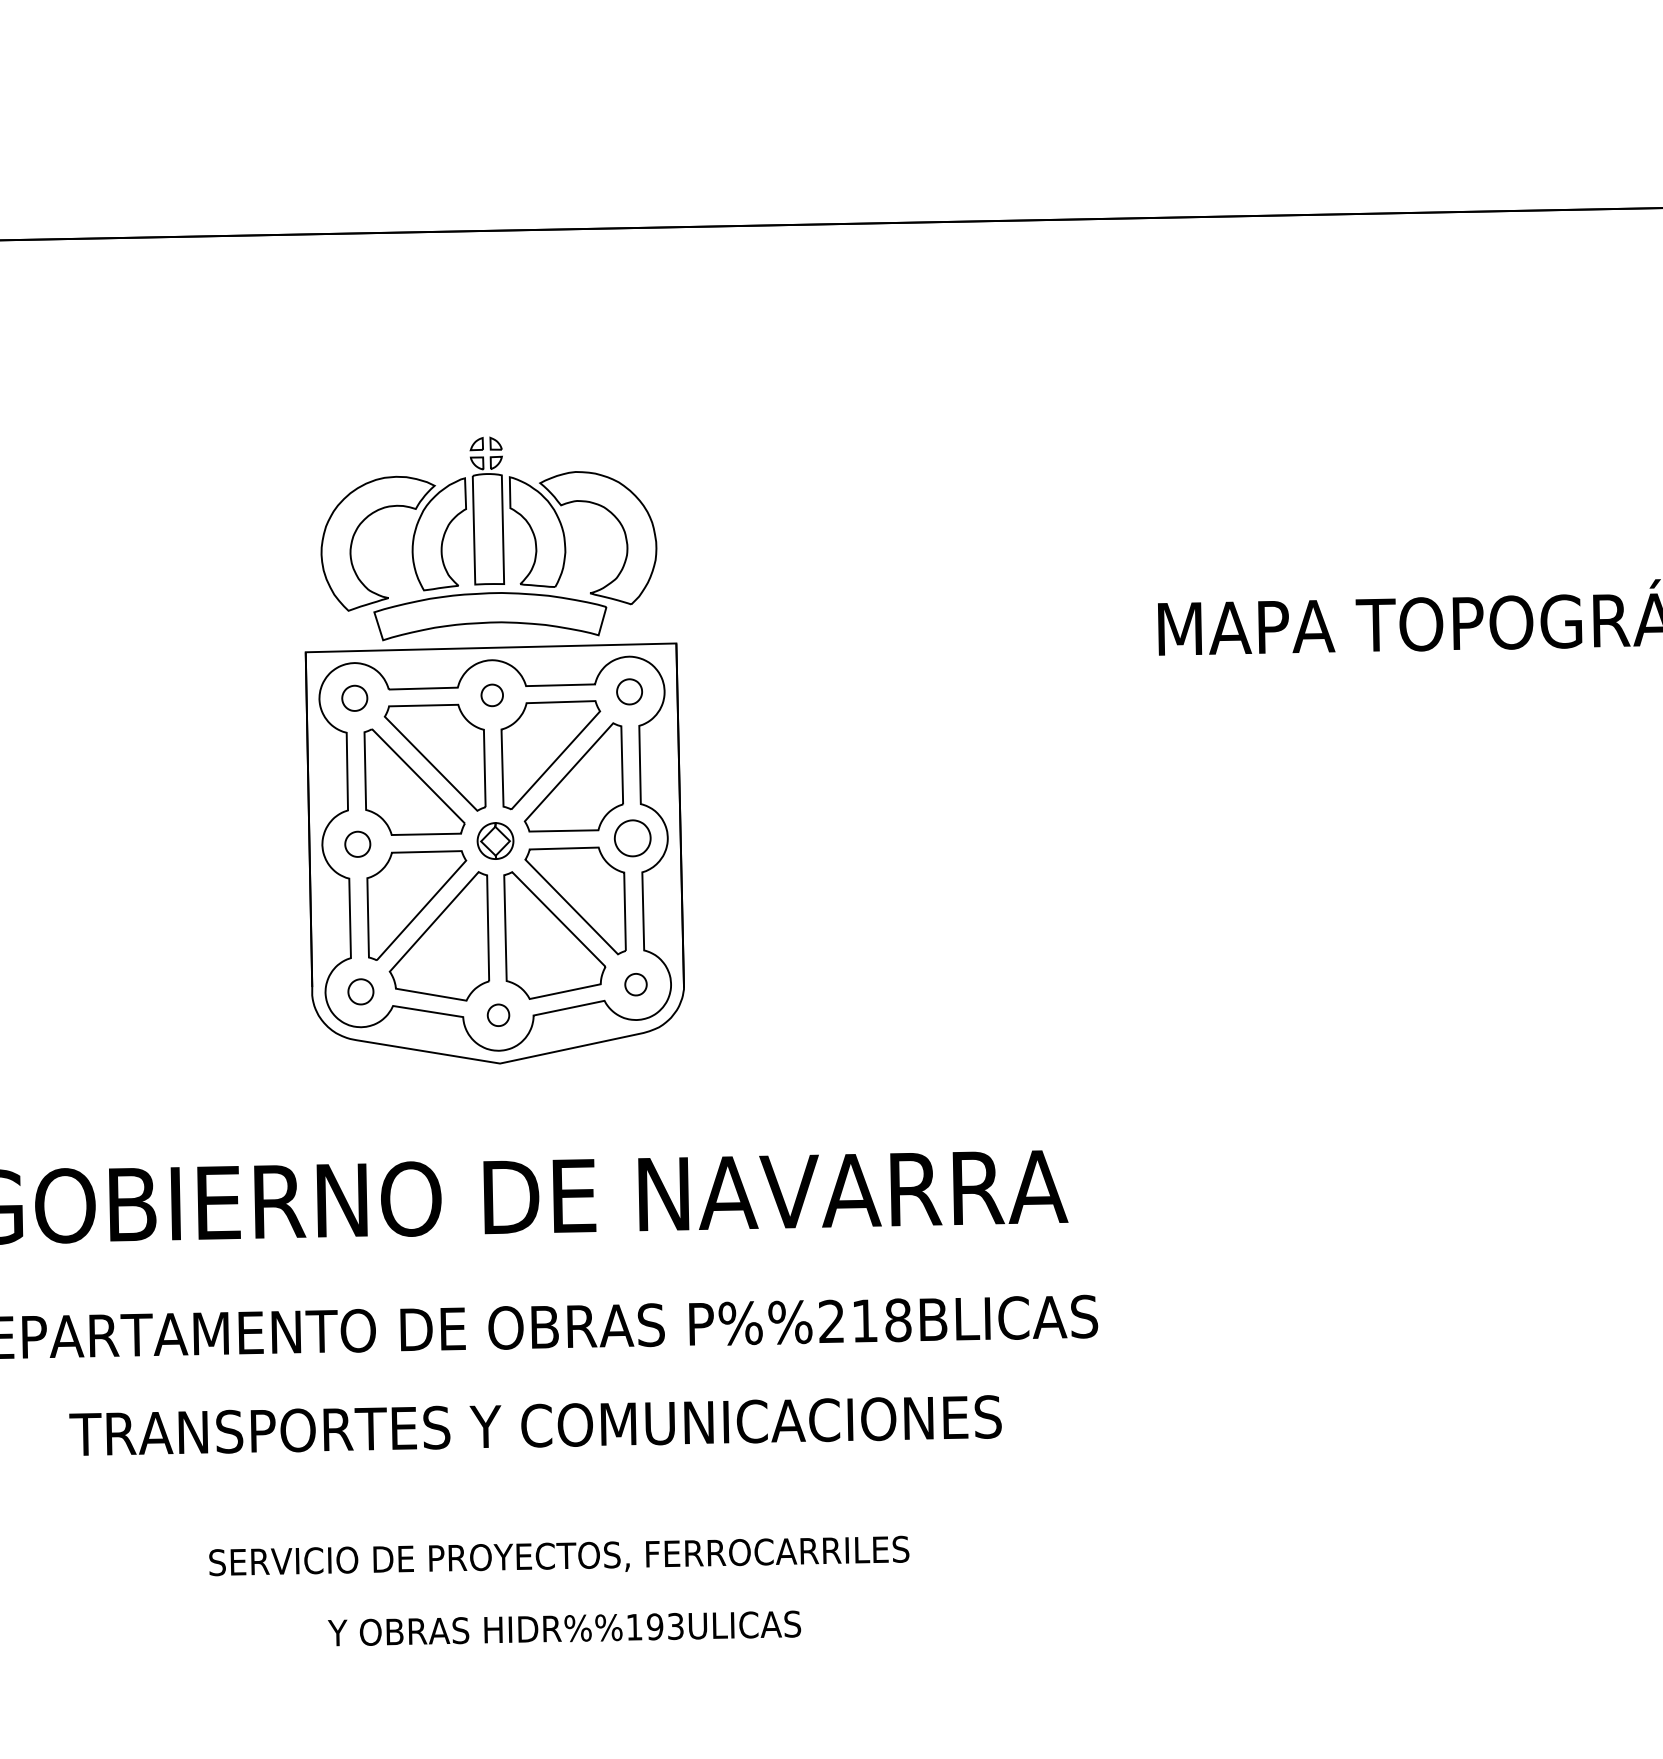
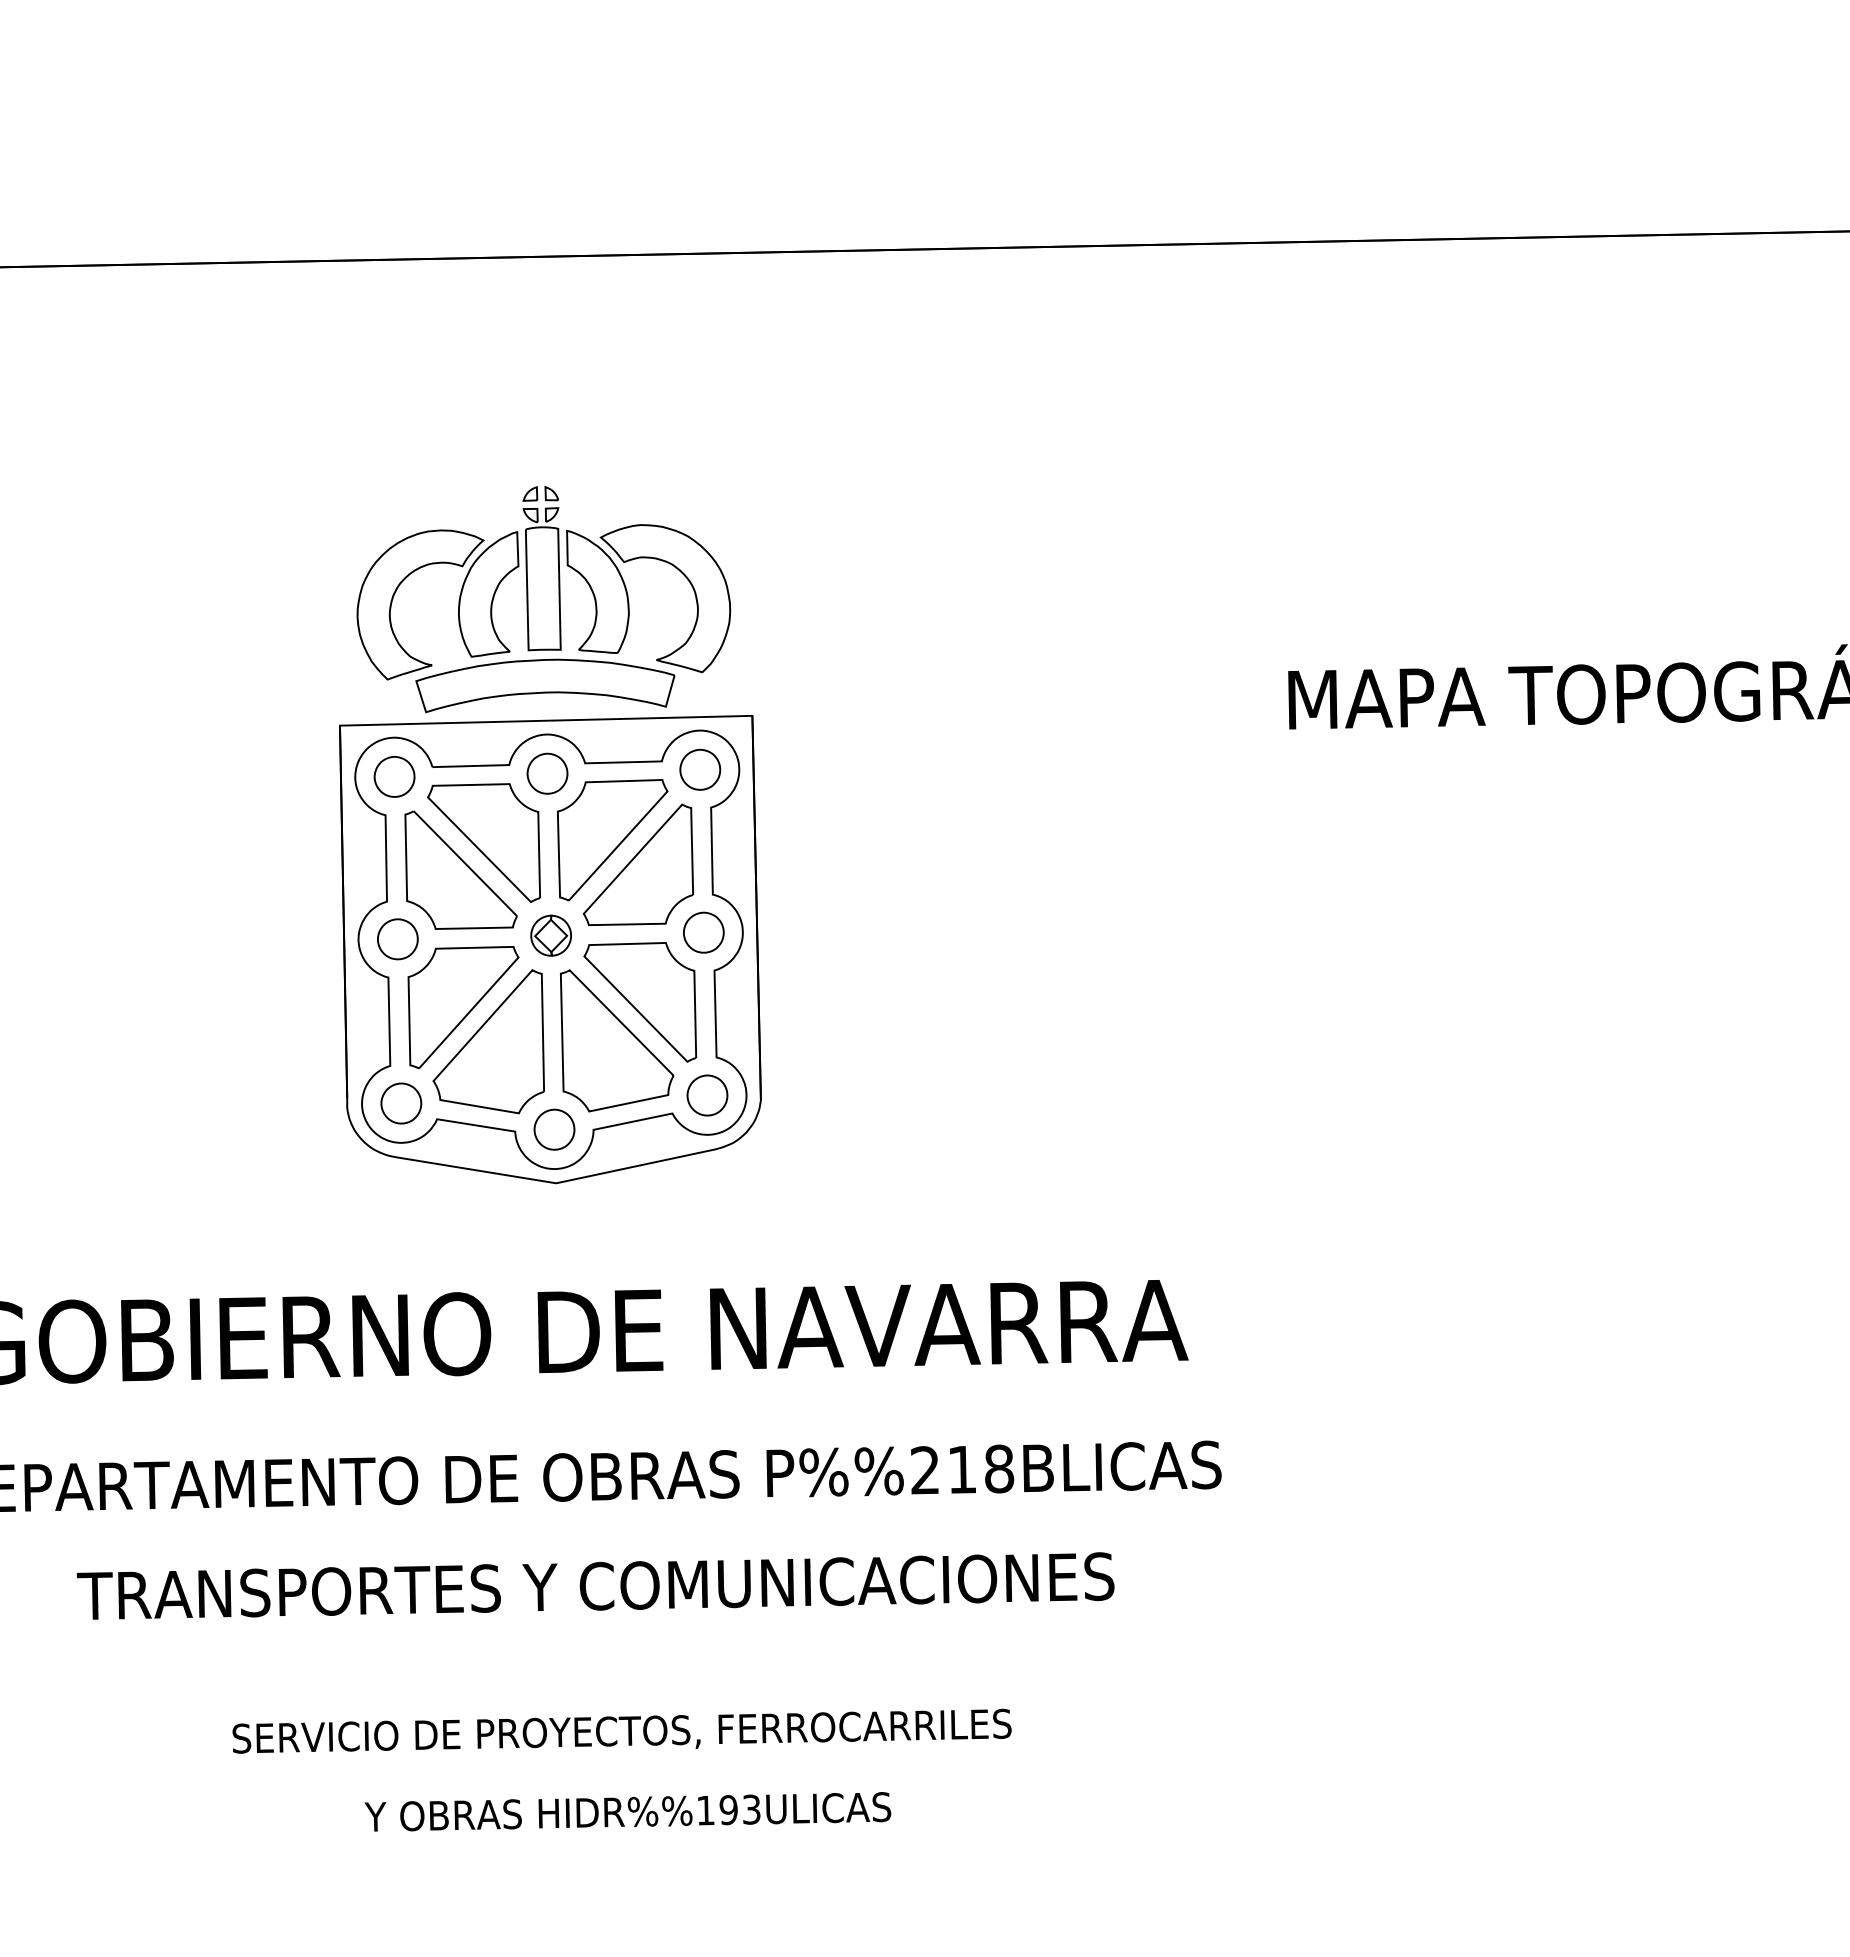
part: (629, 691) -> (700, 769), size x1.43
part: (492, 695) -> (547, 773), size x1.67
part: (354, 697) -> (394, 776), size x1.43
part: (357, 844) -> (397, 939), size x1.43
part: (636, 984) -> (707, 1095), size x1.67
part: (361, 991) -> (401, 1103), size x1.43
part: (498, 1015) -> (554, 1129), size x1.67

